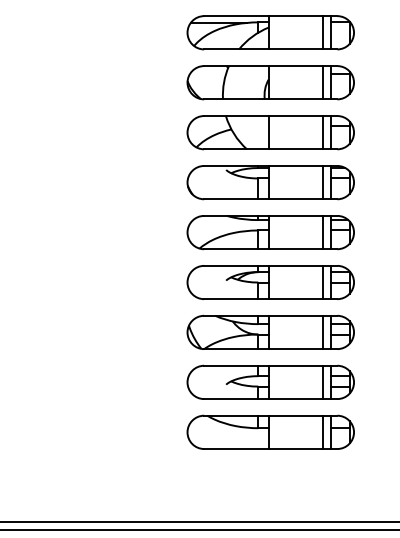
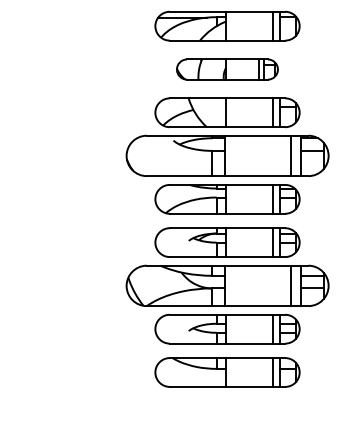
part: (270, 82) -> (227, 69), size x0.7
part: (270, 182) -> (227, 155), size x1.4
part: (270, 332) -> (227, 285), size x1.4

